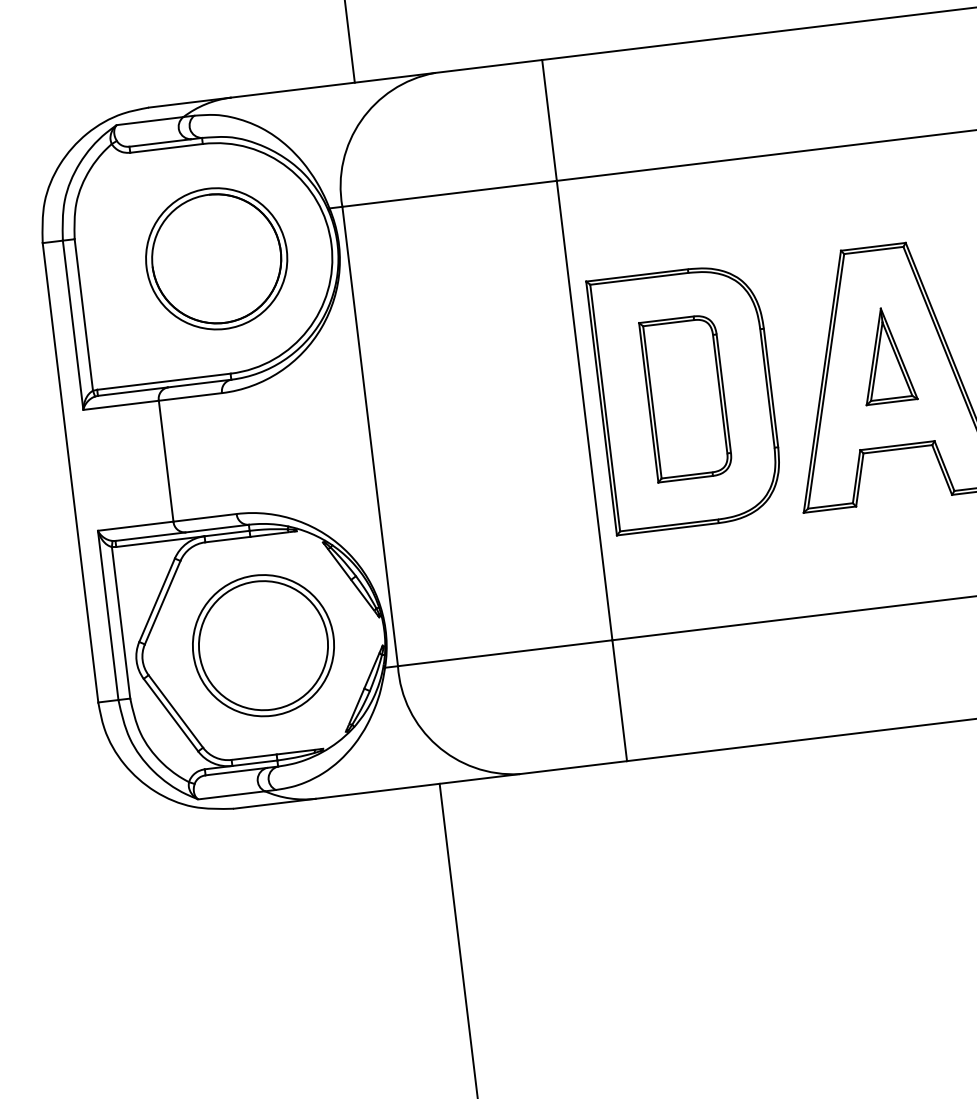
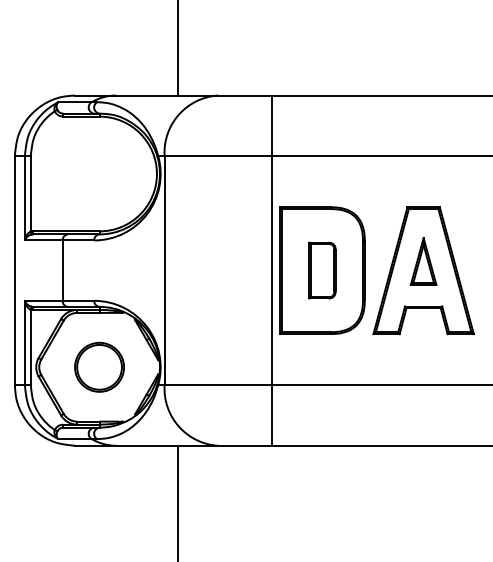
part: (216, 257) -> (99, 173), removed
part: (686, 397) -> (322, 270), size x0.7
part: (263, 646) -> (99, 367), size x0.7

